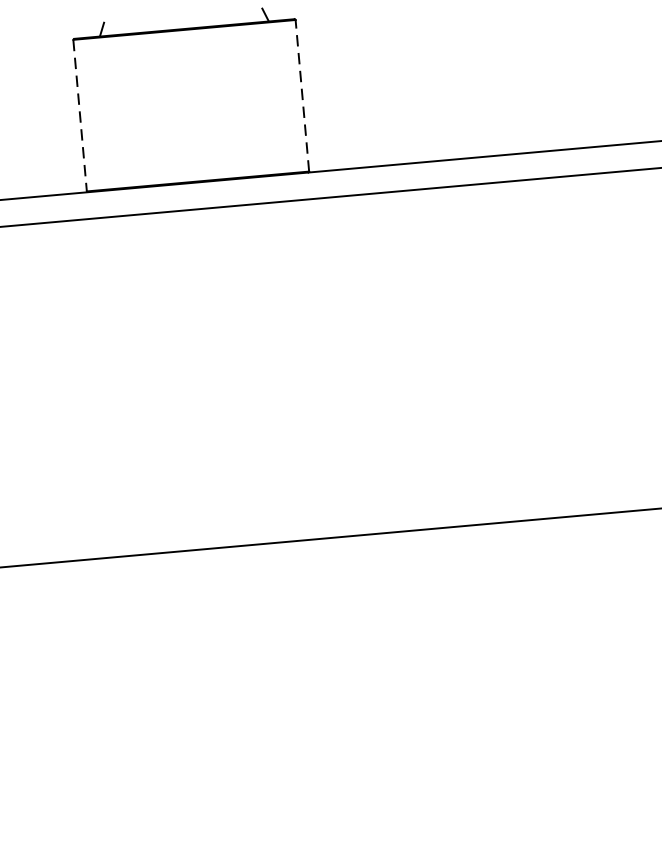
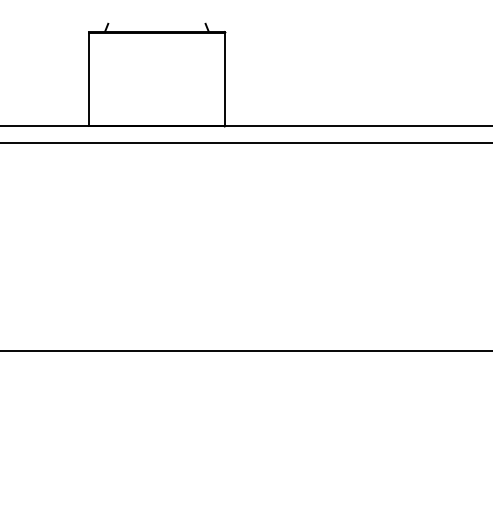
line: (302, 96) -> (225, 79), dashed -> solid
line: (80, 116) -> (88, 79), dashed -> solid

